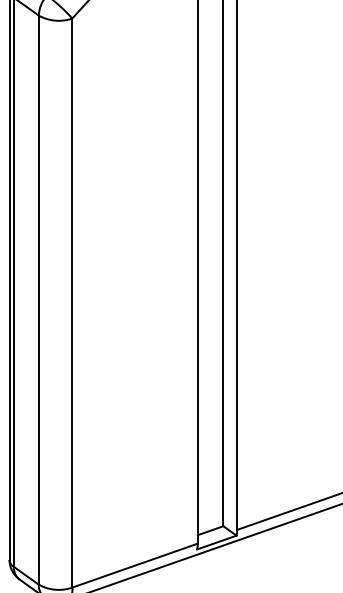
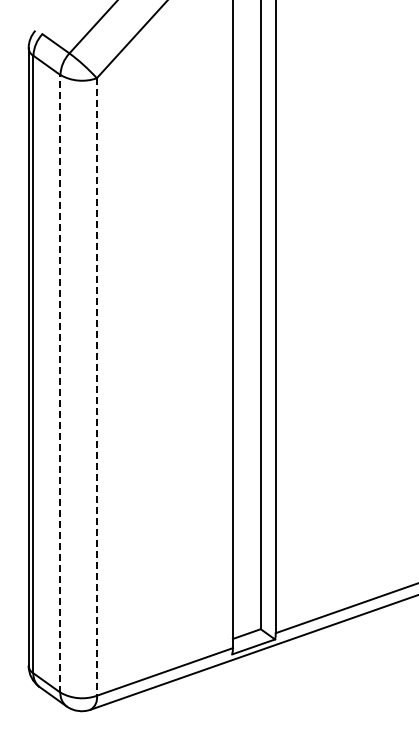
line: (38, 299) -> (60, 383), solid -> dashed
line: (72, 303) -> (96, 387), solid -> dashed

